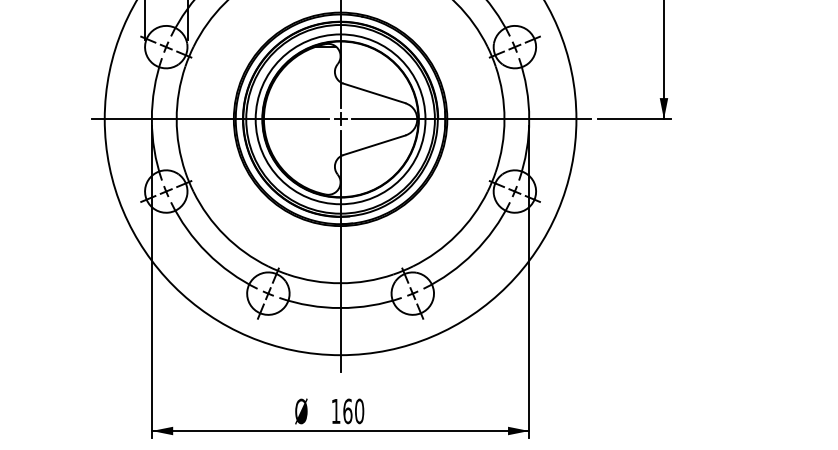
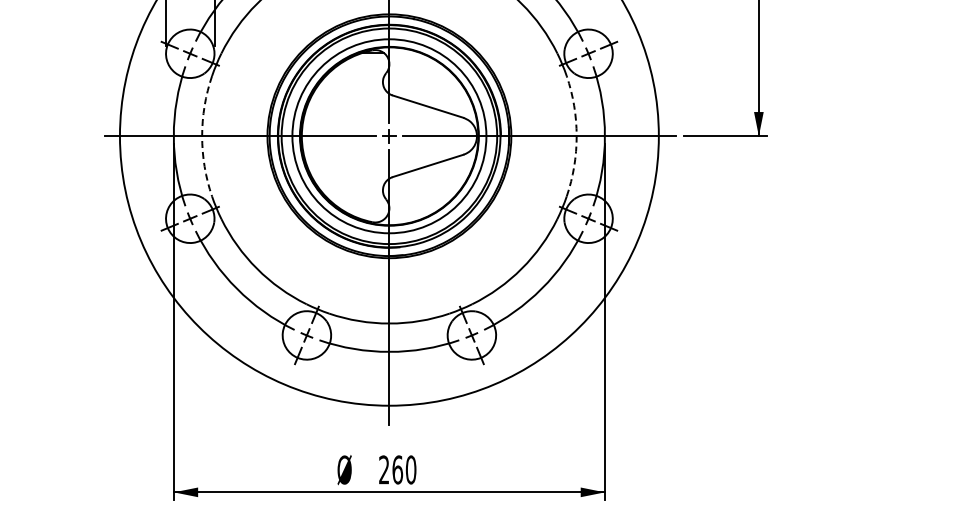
arc: (176, 119) -> (202, 136), solid -> dashed
arc: (504, 119) -> (576, 136), solid -> dashed
text: (335, 411) -> (383, 469), 160 -> 260

